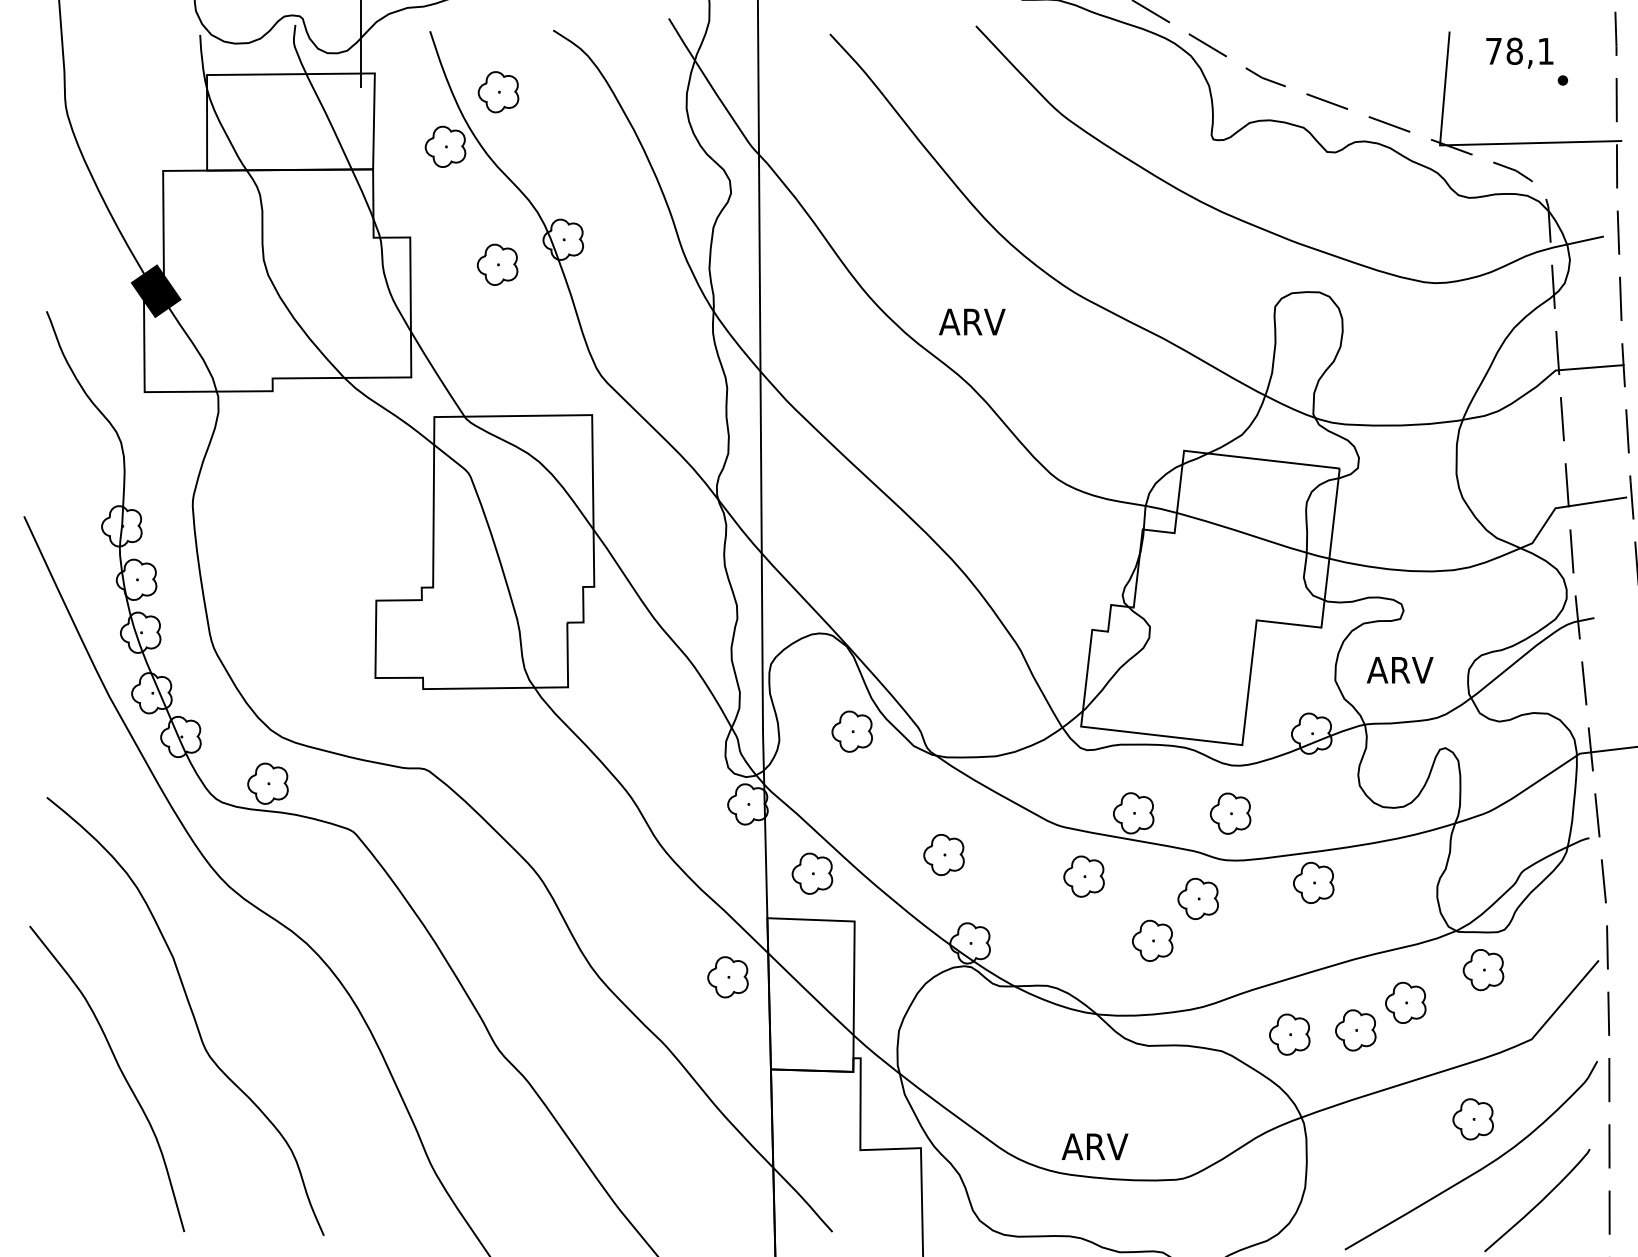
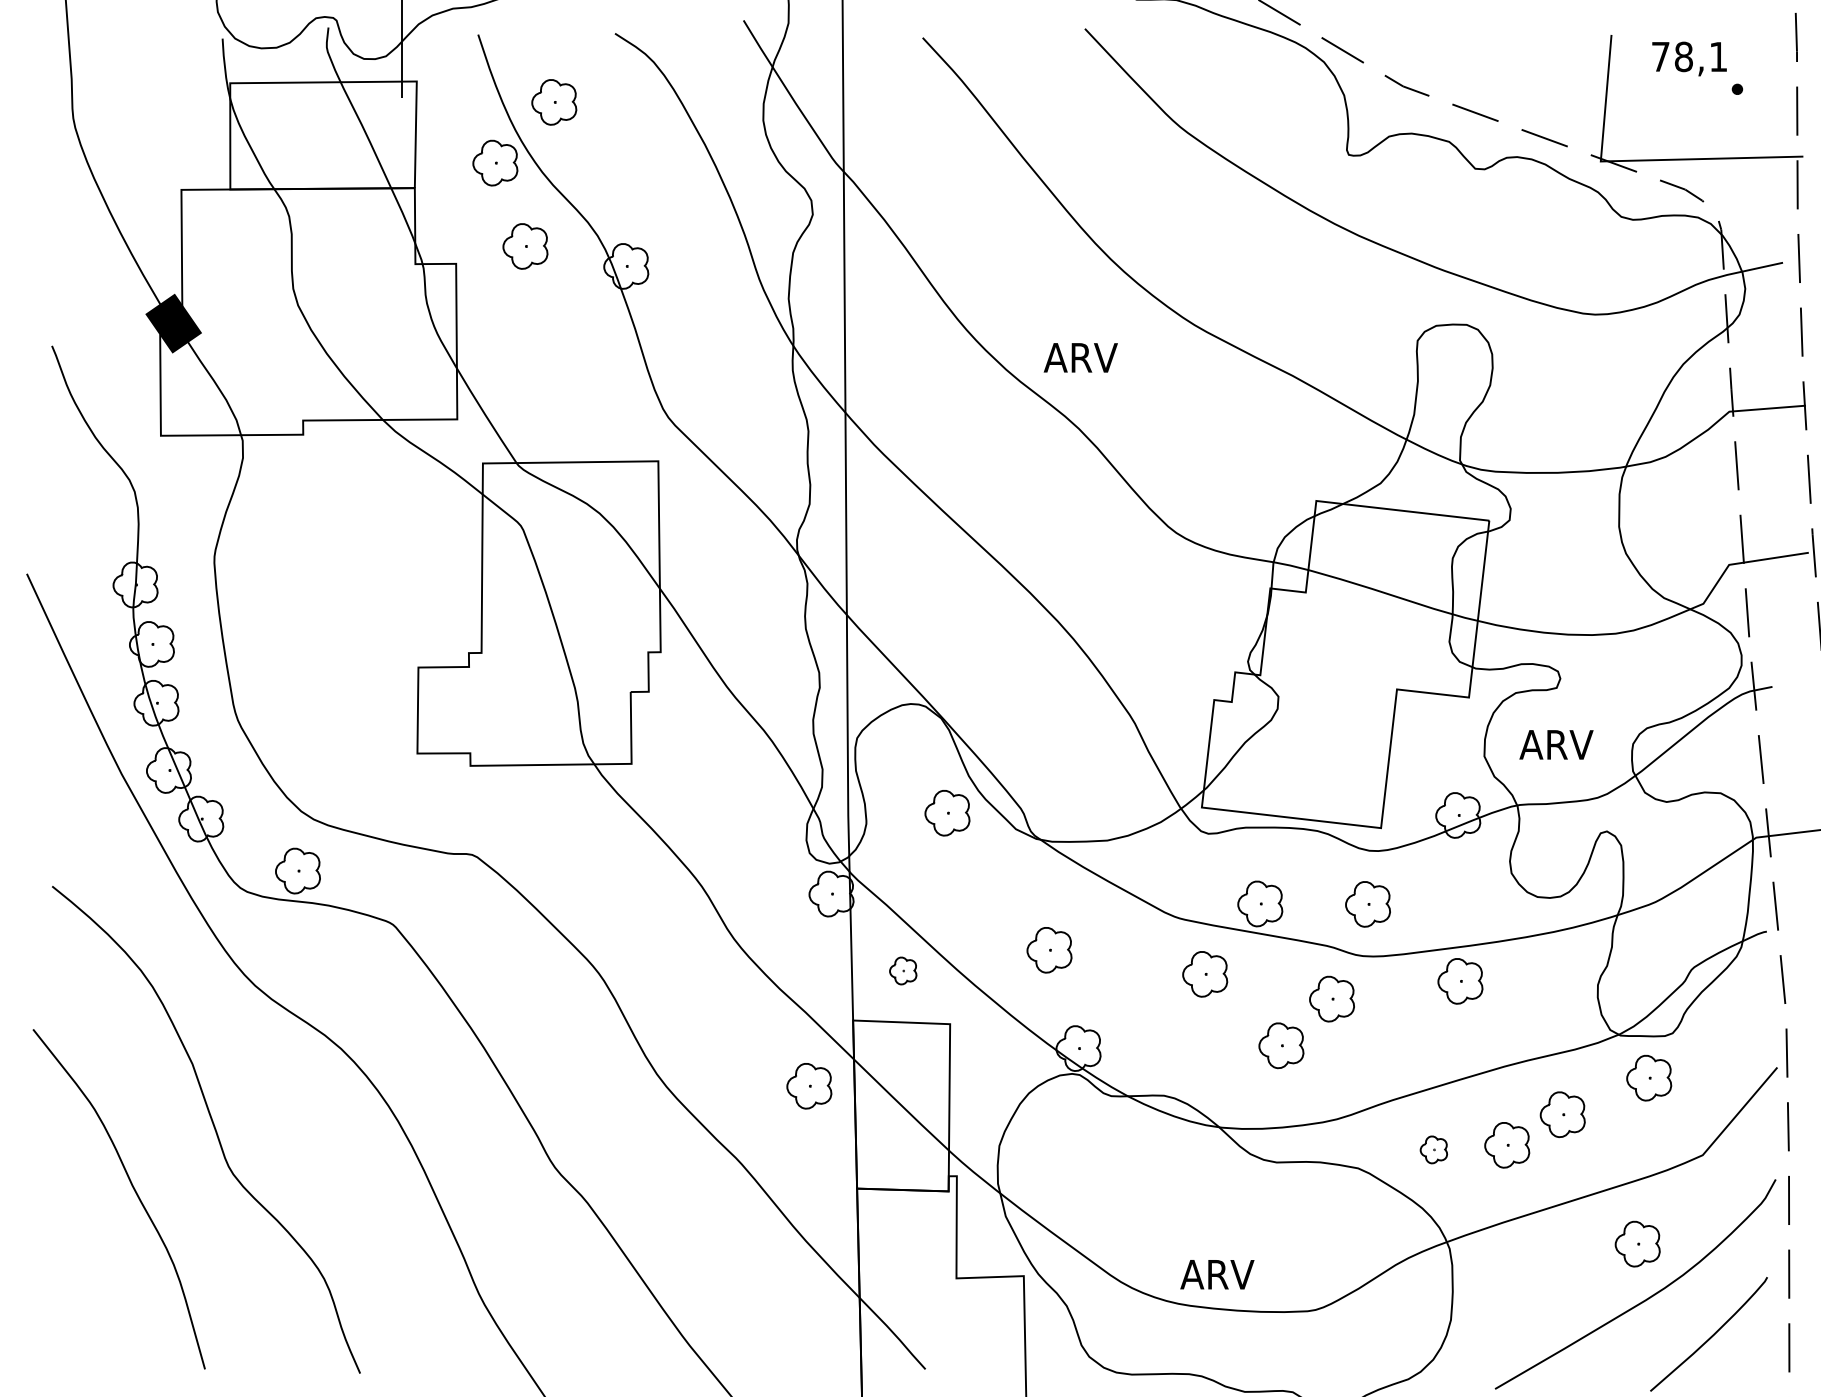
part: (497, 264) -> (525, 246), moved
part: (812, 873) -> (903, 970), size x0.6
part: (1289, 1034) -> (1433, 1149), size x0.6

